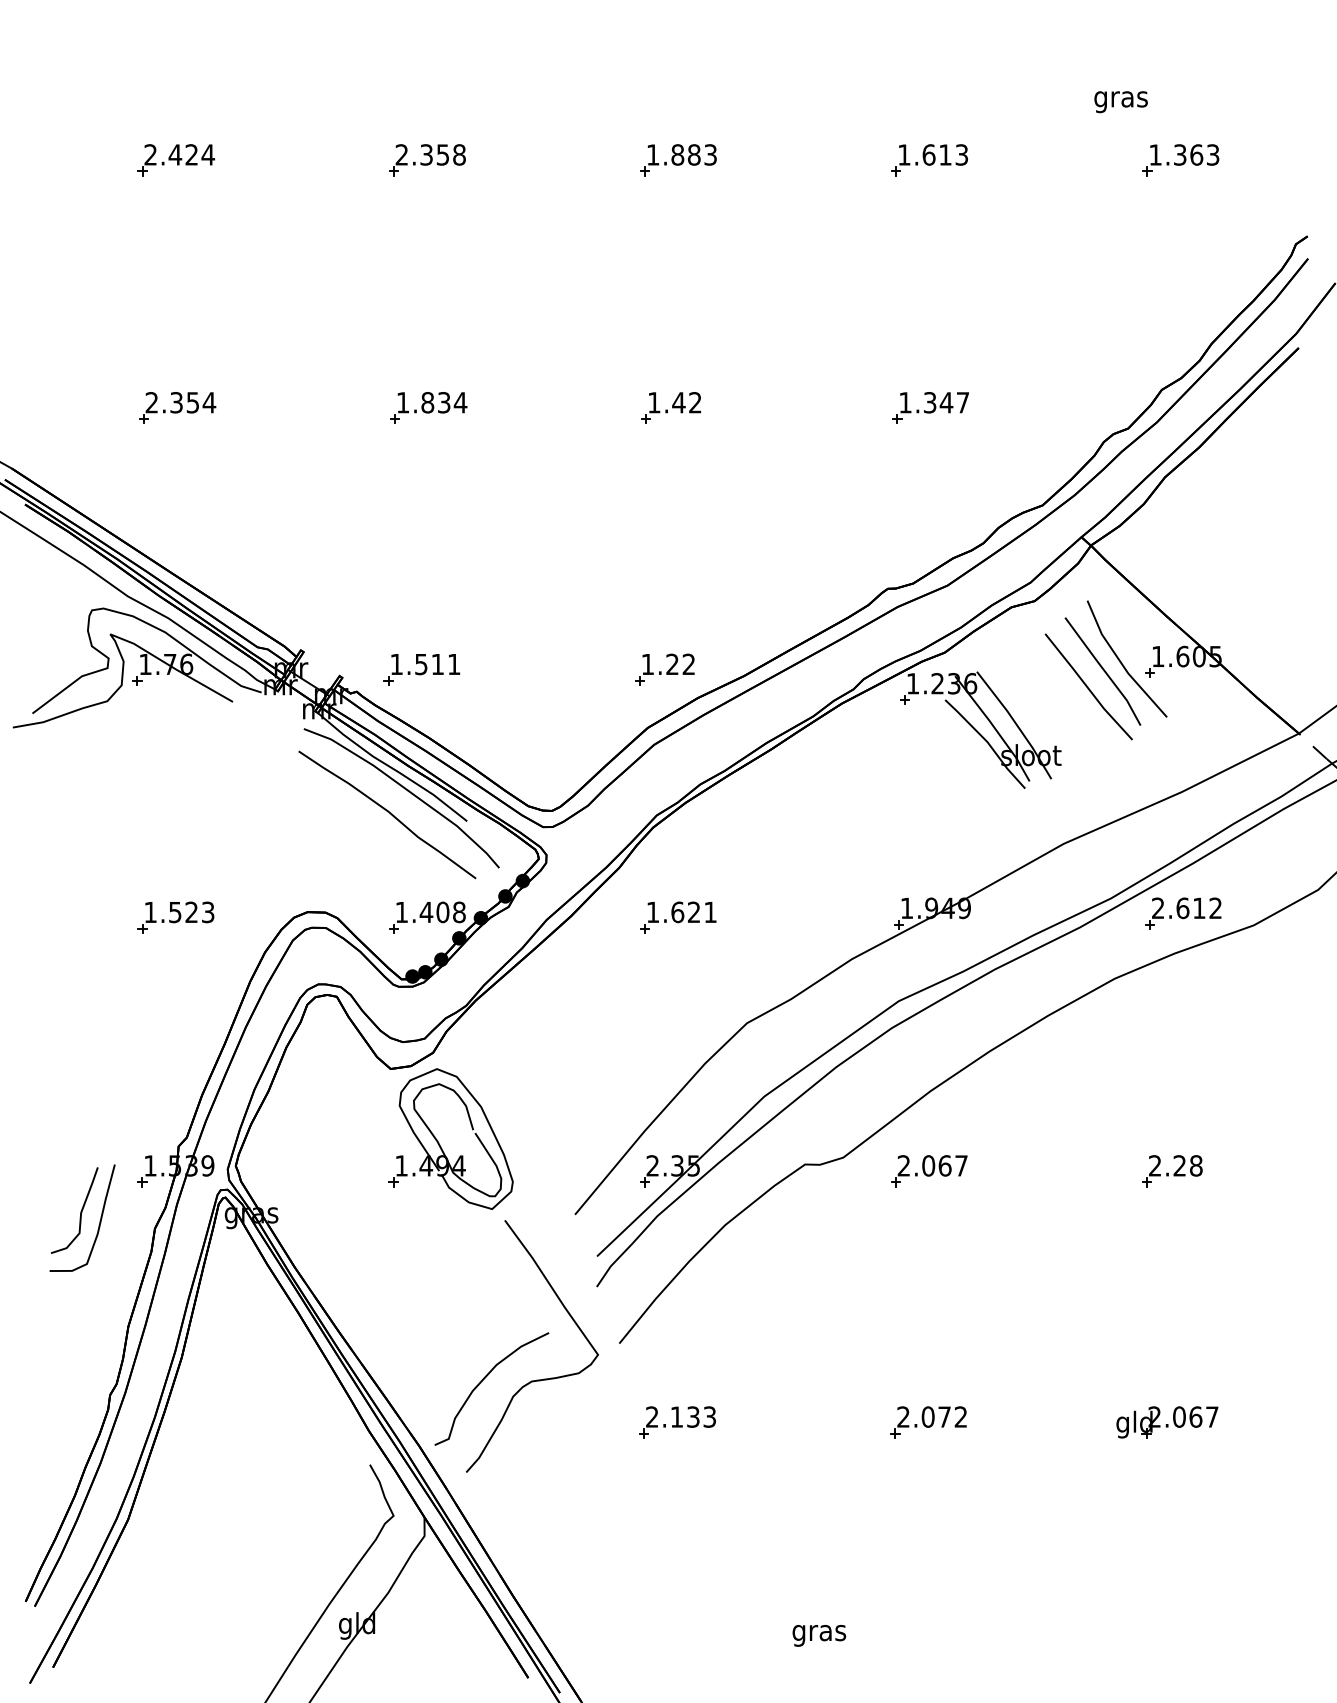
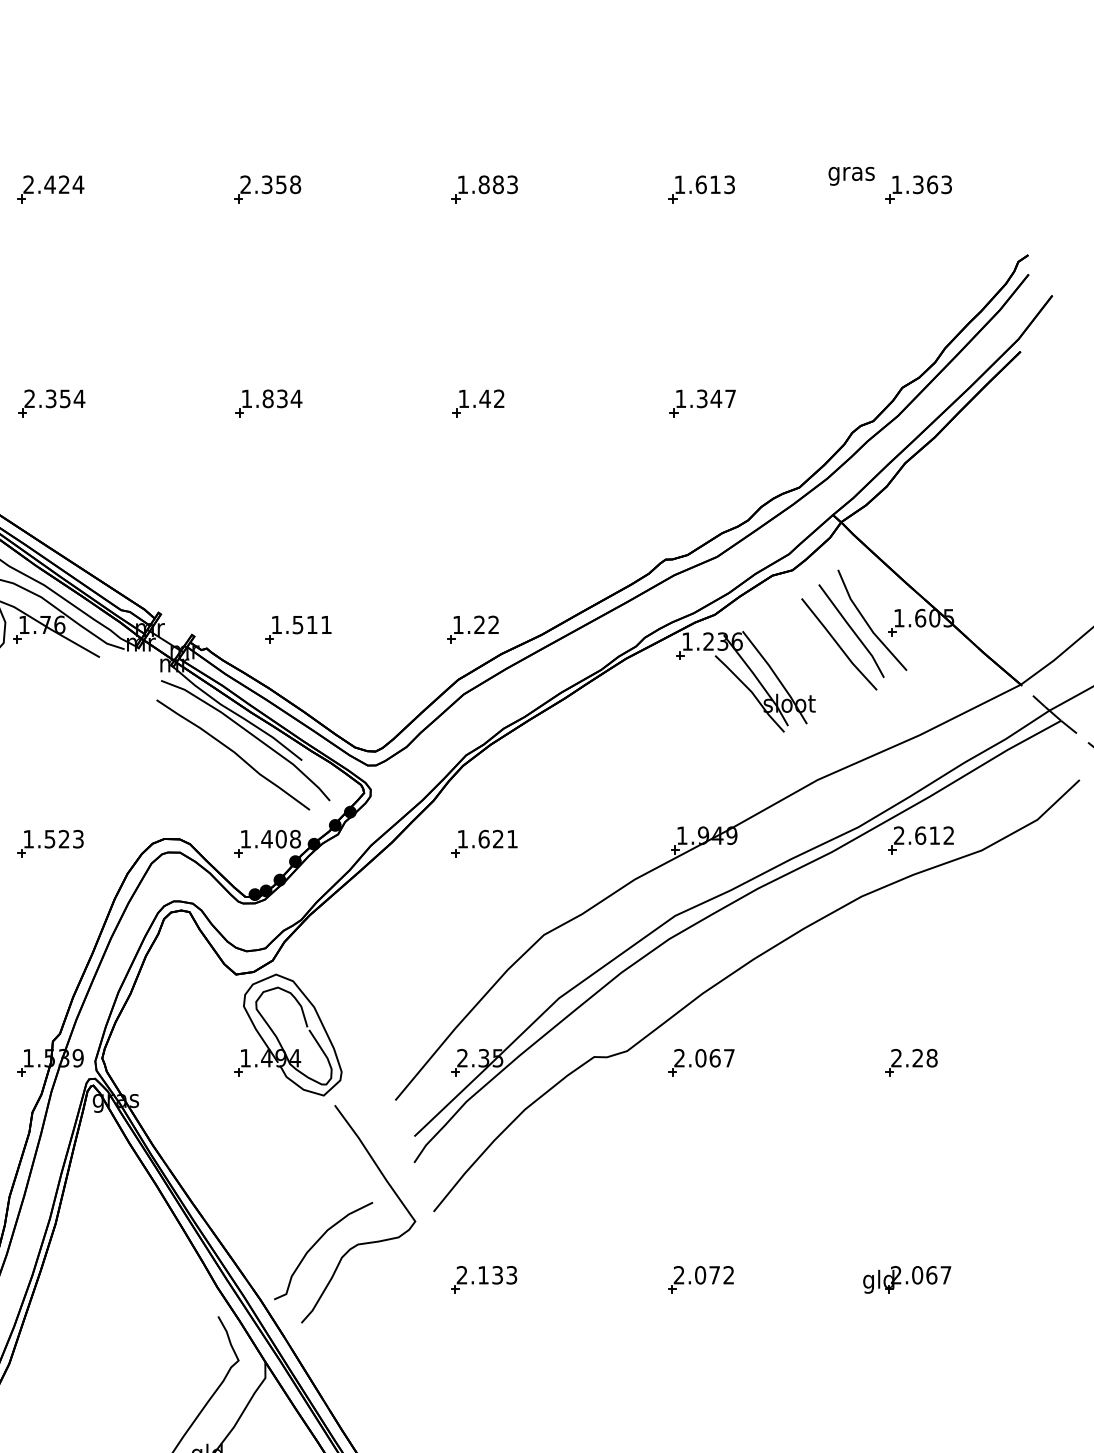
text: (1120, 102) -> (851, 176), moved
part: (421, 669) -> (298, 629), moved

